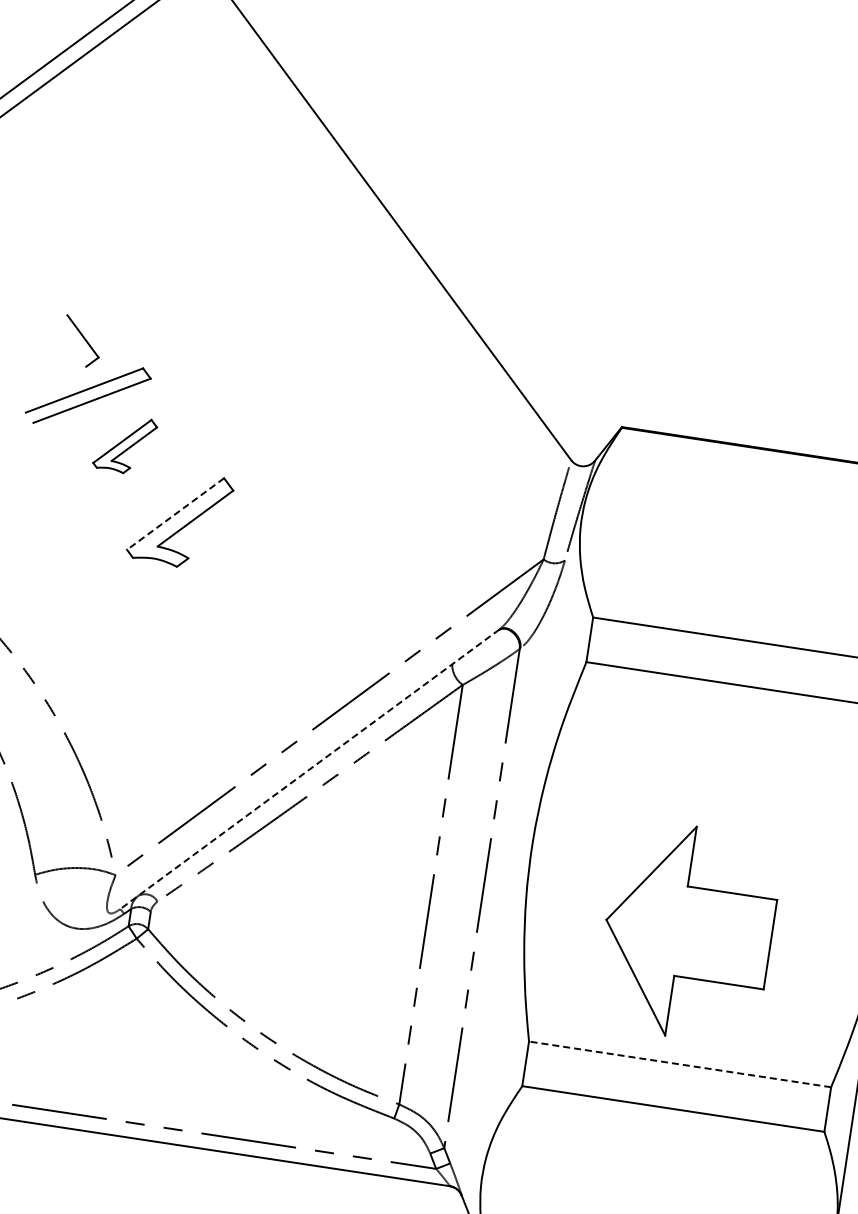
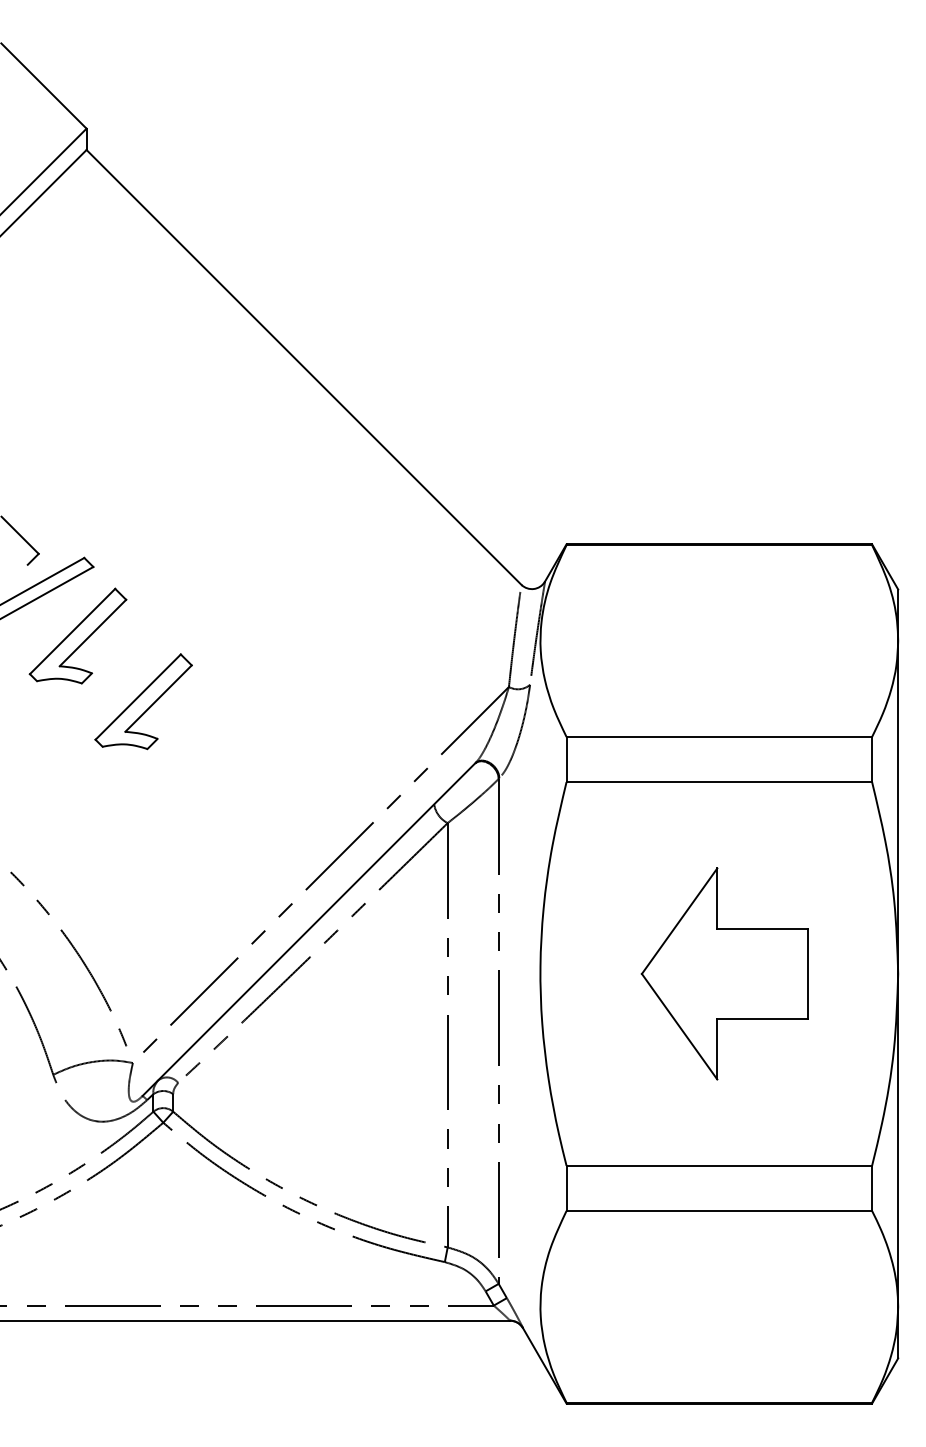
part: (124, 444) -> (77, 635), size x1.67
line: (174, 514) -> (137, 697), dashed -> solid
line: (310, 769) -> (309, 929), dashed -> solid
part: (688, 931) -> (724, 973), moved
line: (680, 1064) -> (719, 1165), dashed -> solid

